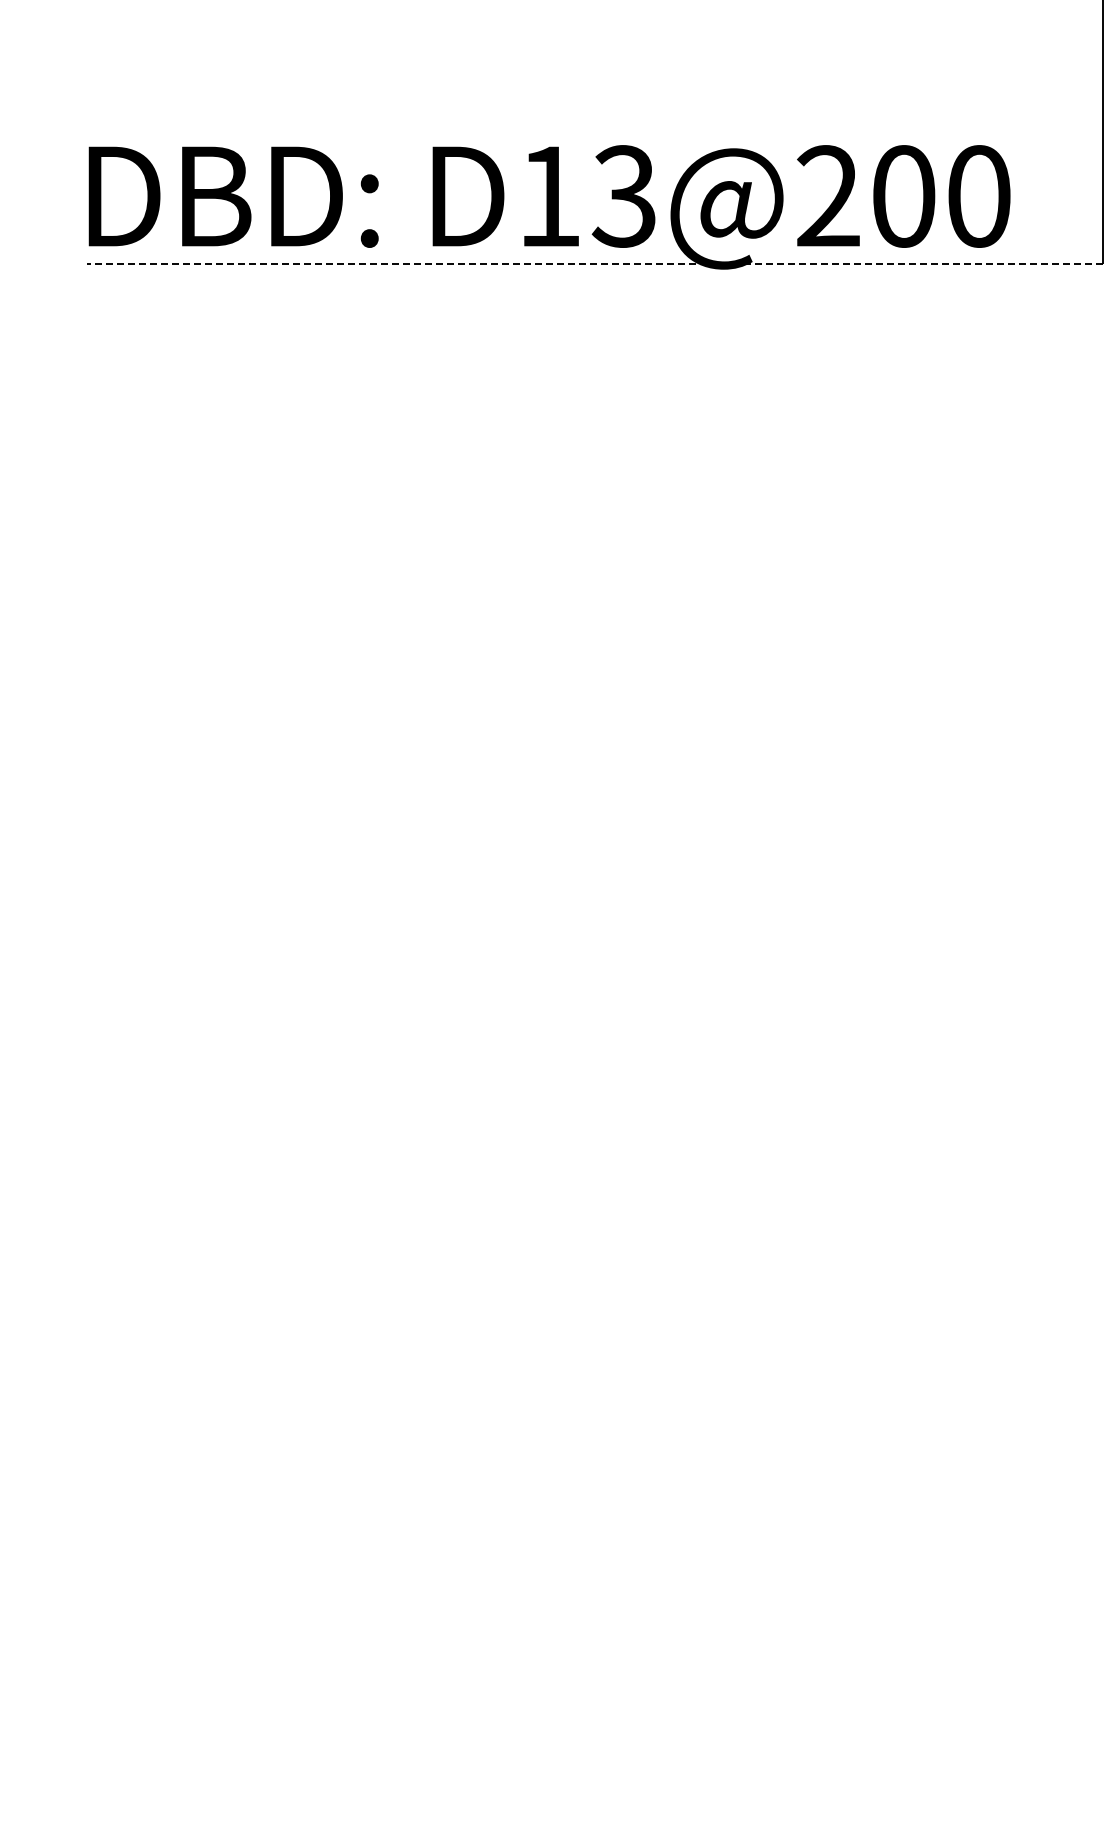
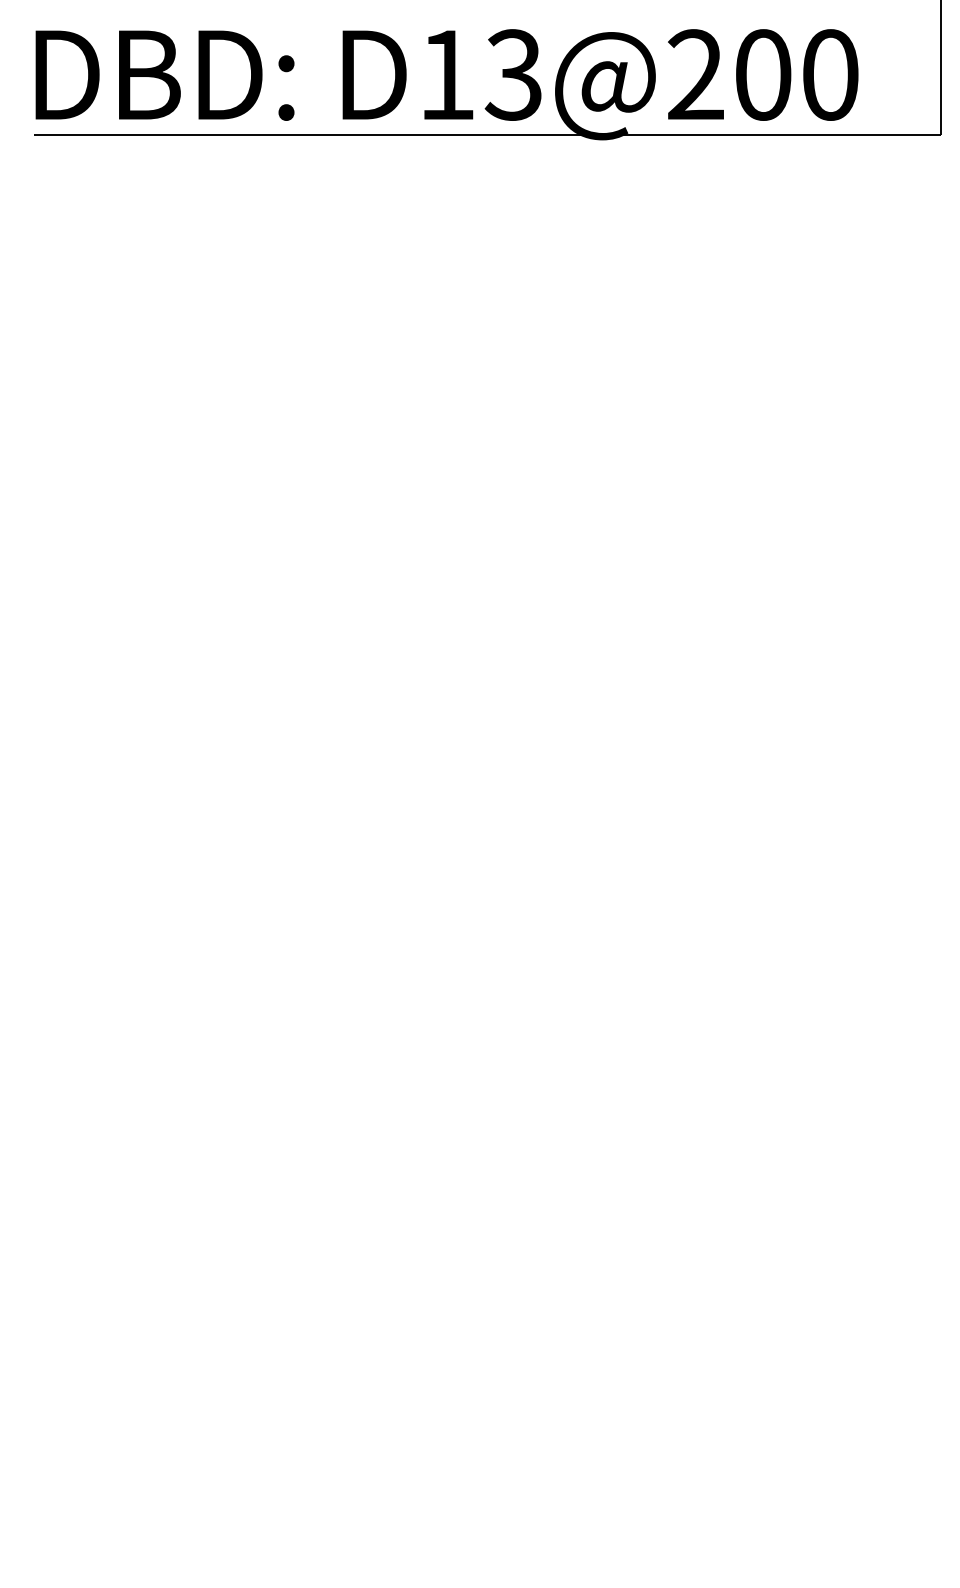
line: (594, 264) -> (487, 135), dashed -> solid

